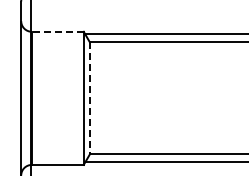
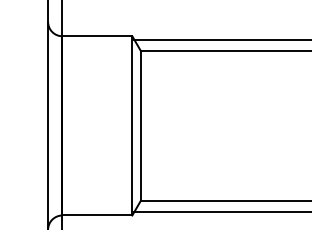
line: (57, 31) -> (96, 35), dashed -> solid
line: (89, 98) -> (140, 126), dashed -> solid

